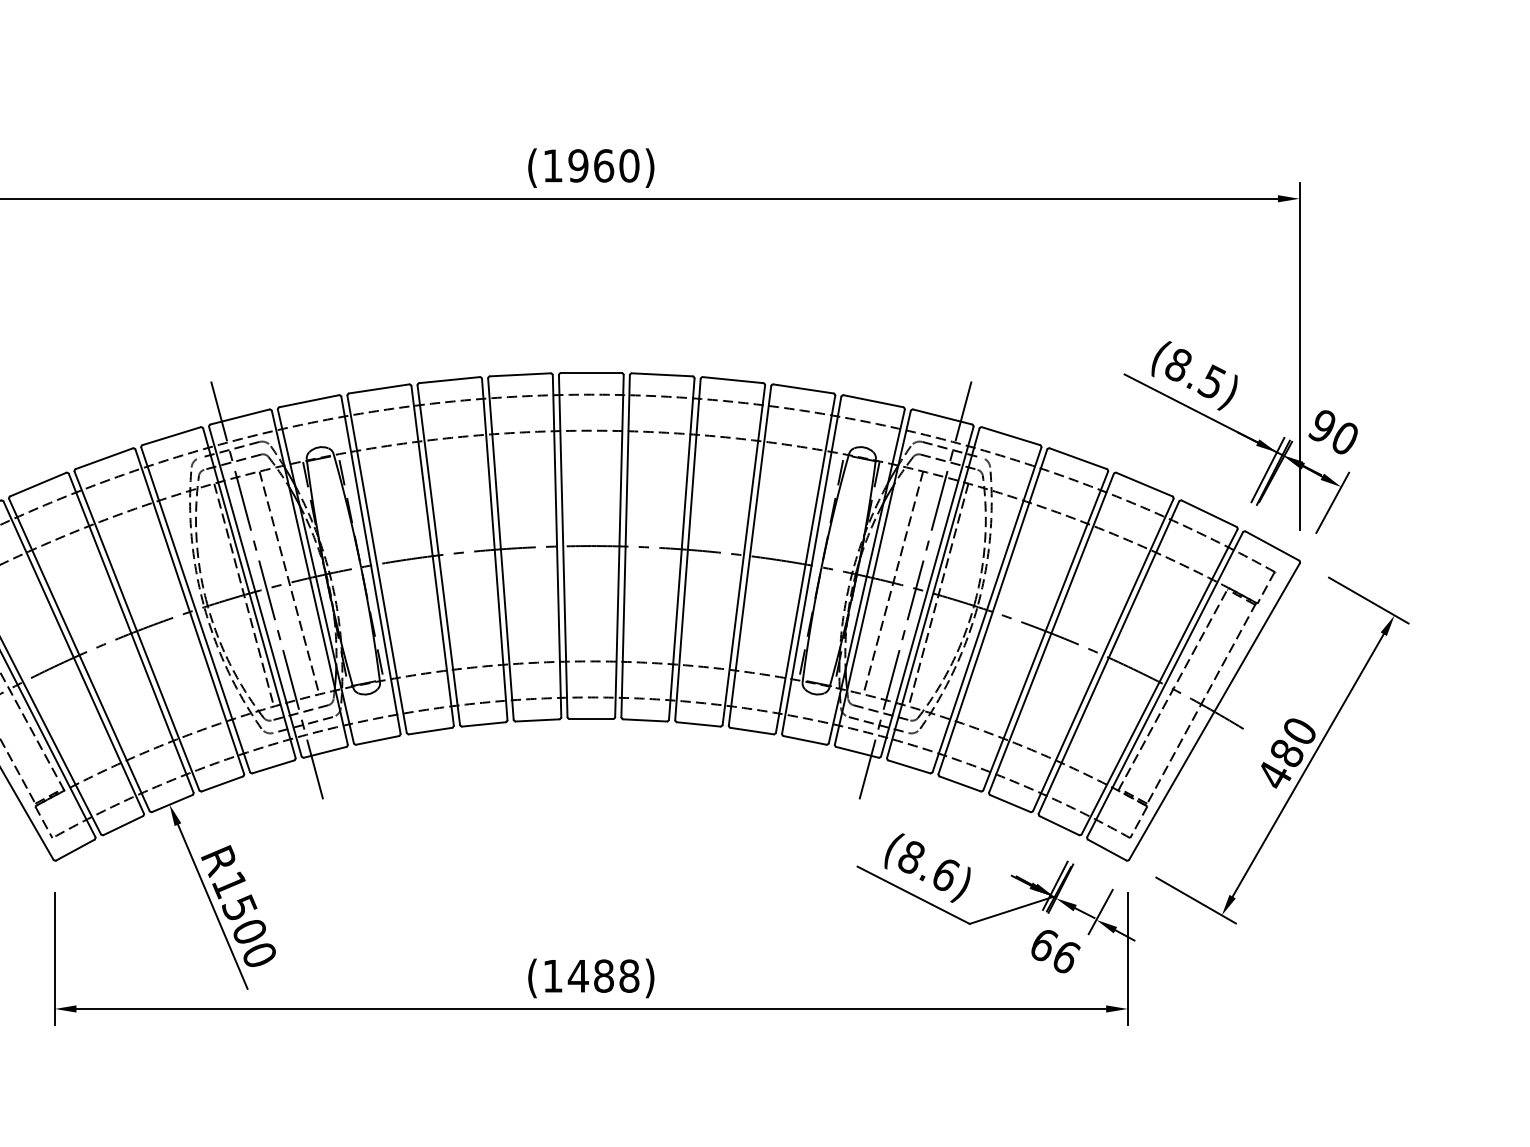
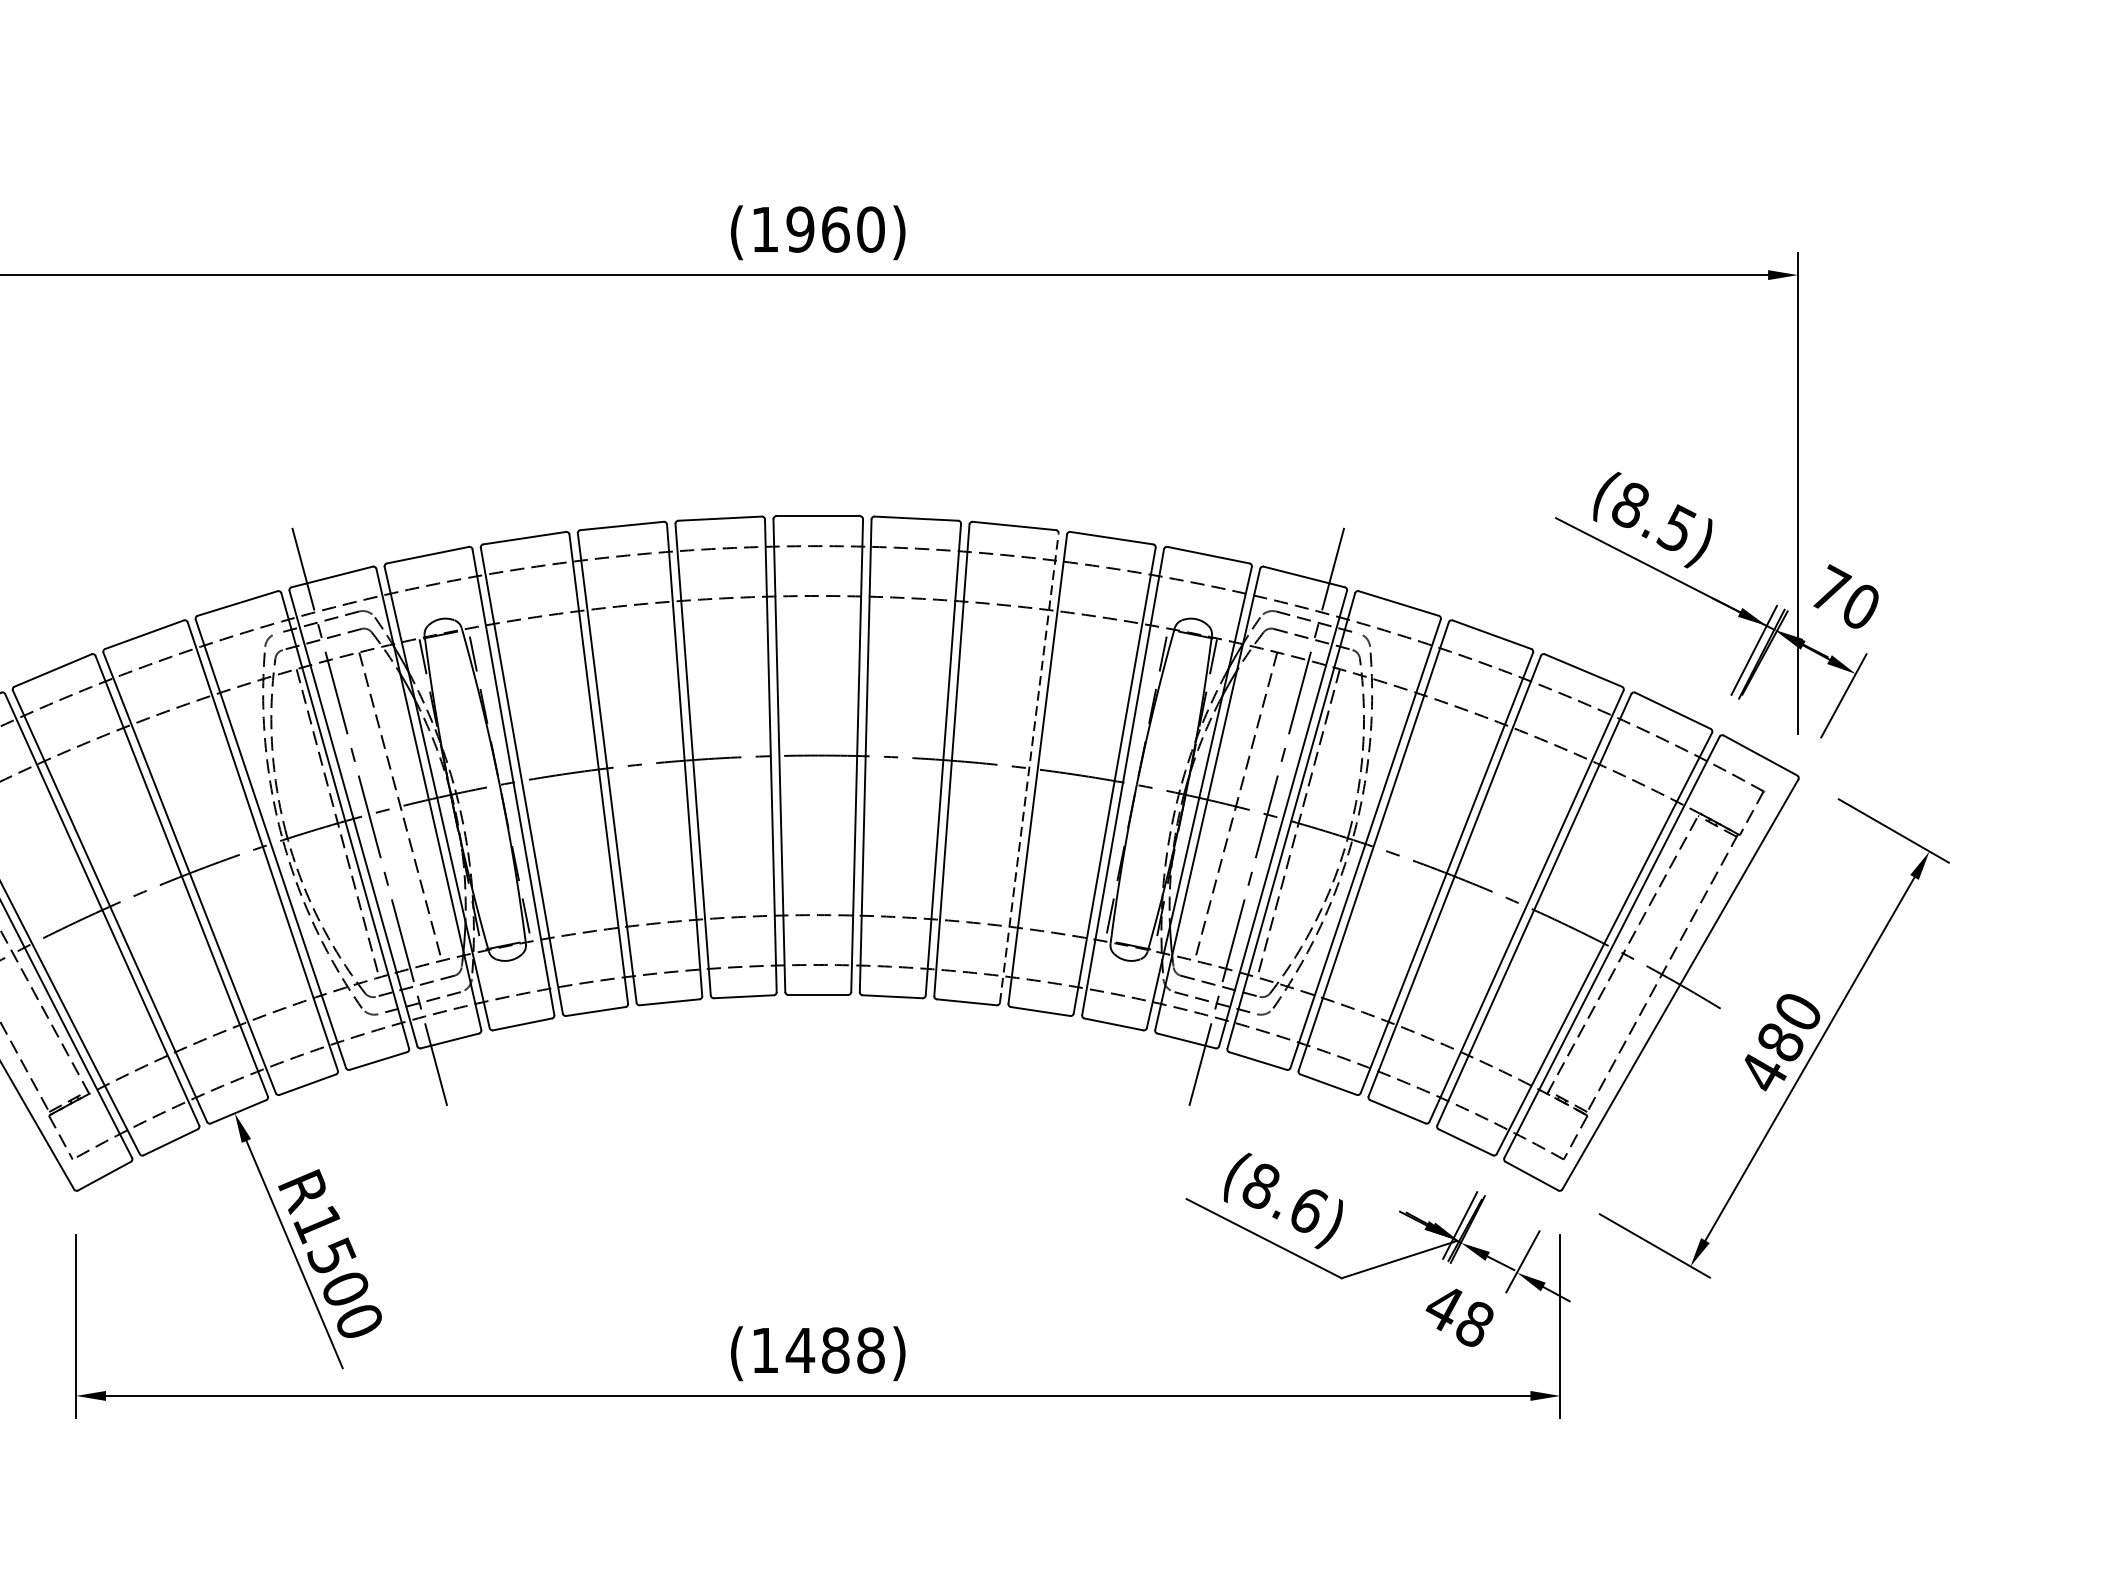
text: (1323, 424) -> (1831, 587), 90 -> 70
line: (743, 555) -> (1028, 768), solid -> dashed
text: (1055, 951) -> (1460, 1316), 66 -> 48

